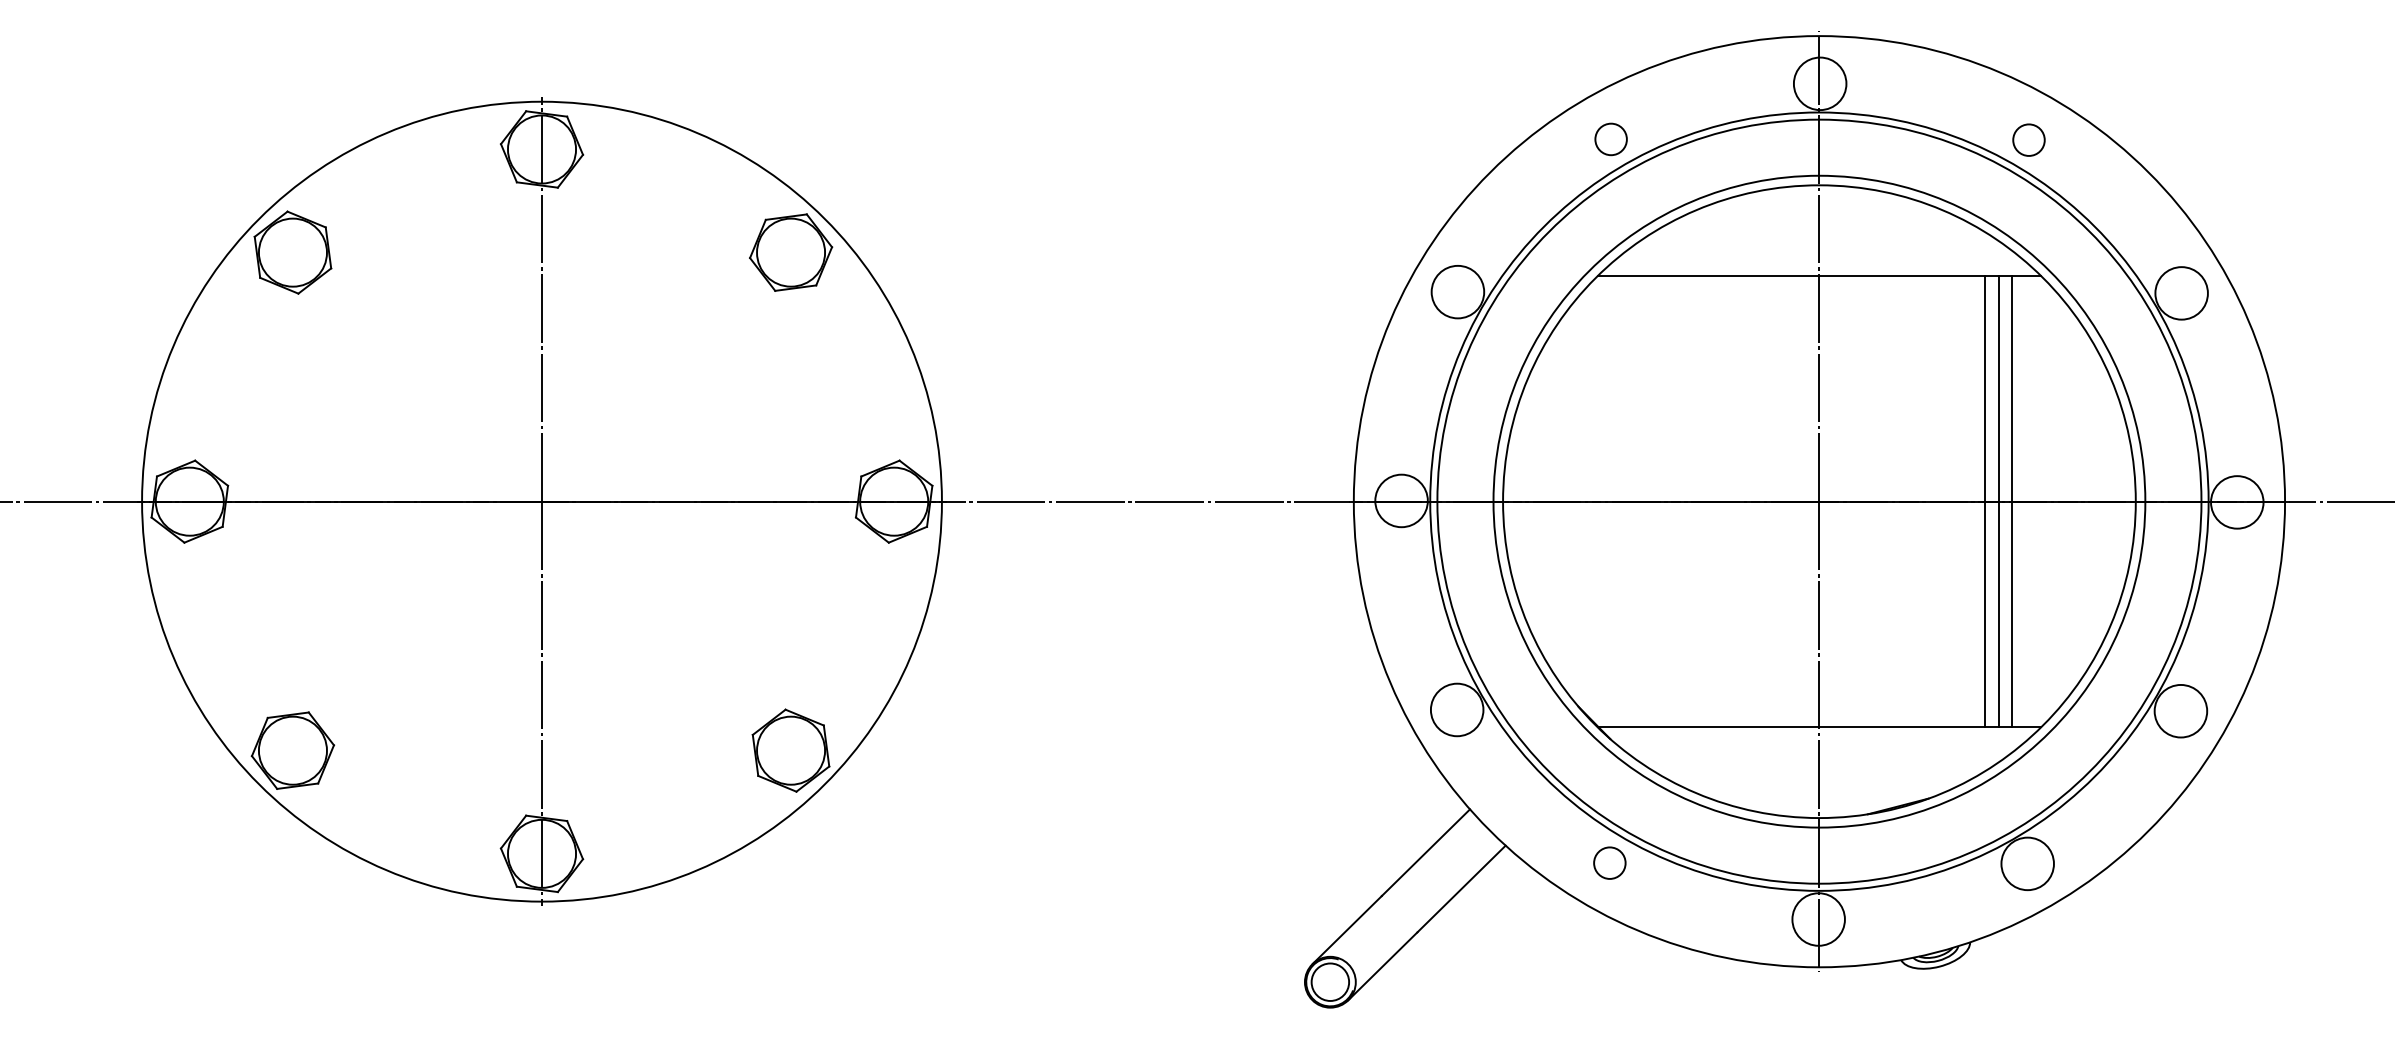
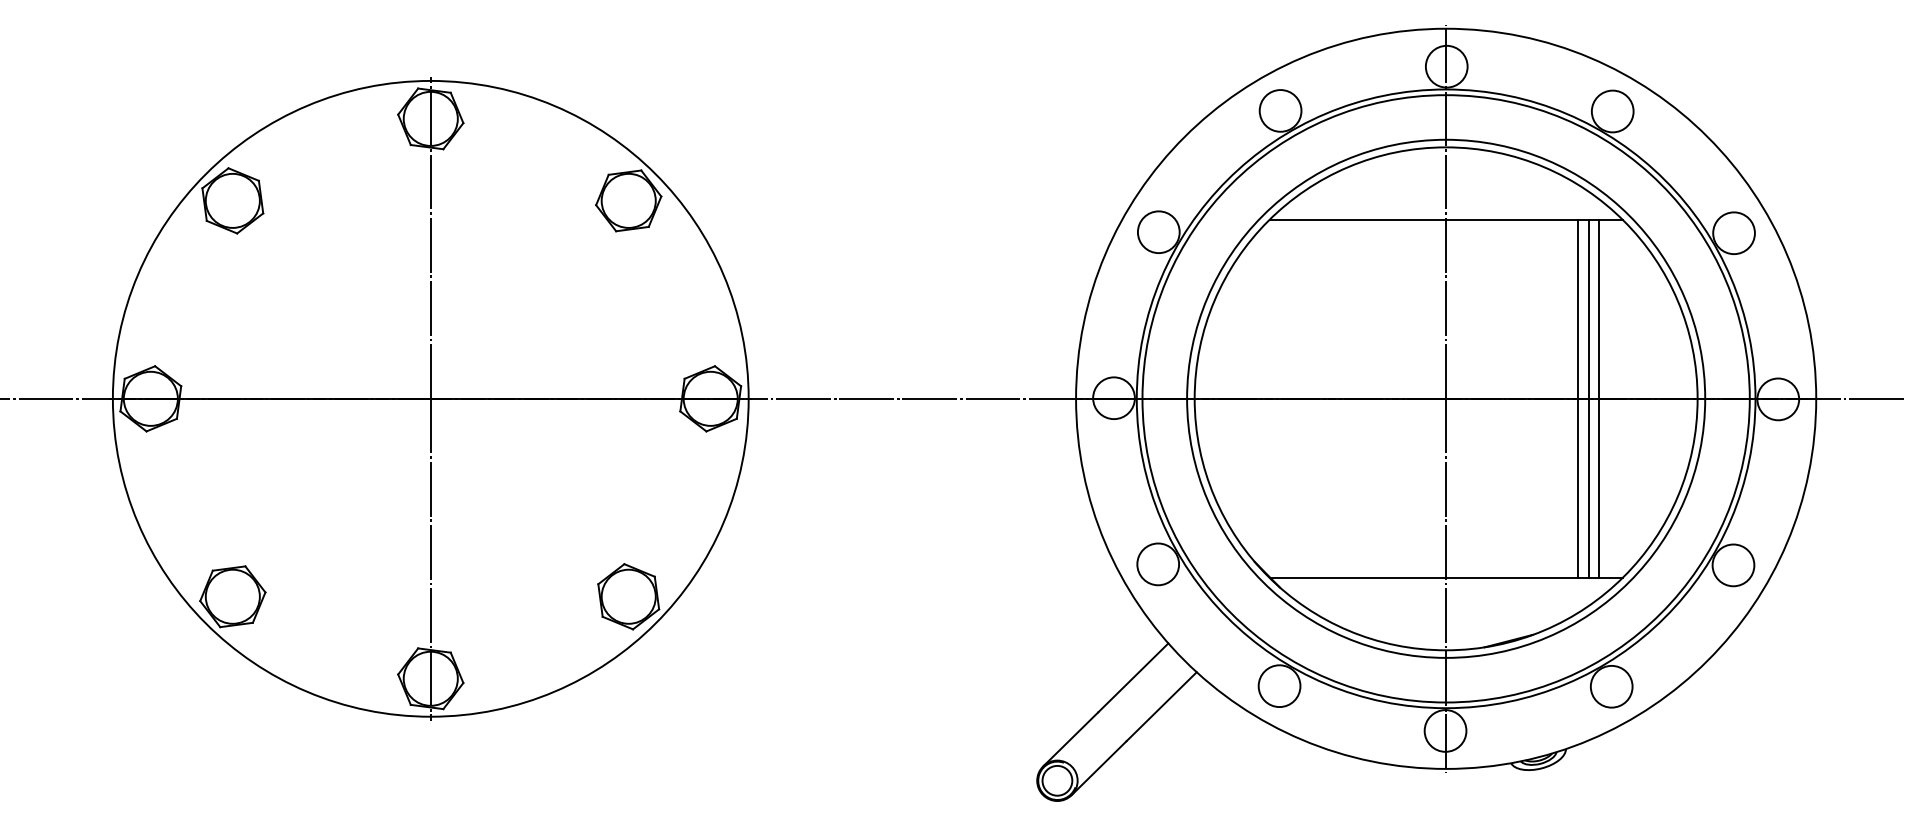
circle: (1611, 138) -> (1280, 110), size x1.67
circle: (2028, 140) -> (1612, 111), size x1.67
circle: (1609, 863) -> (1279, 686), size x1.67

